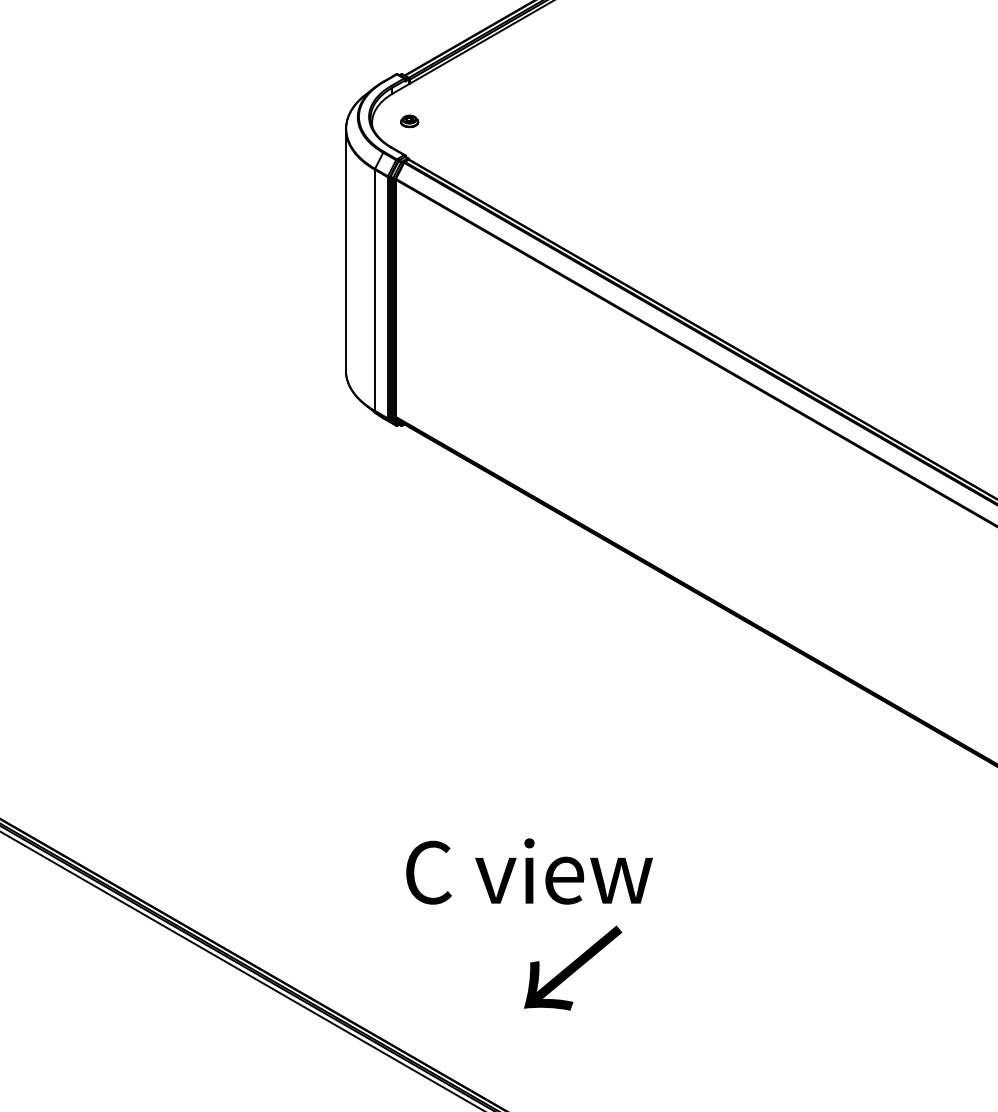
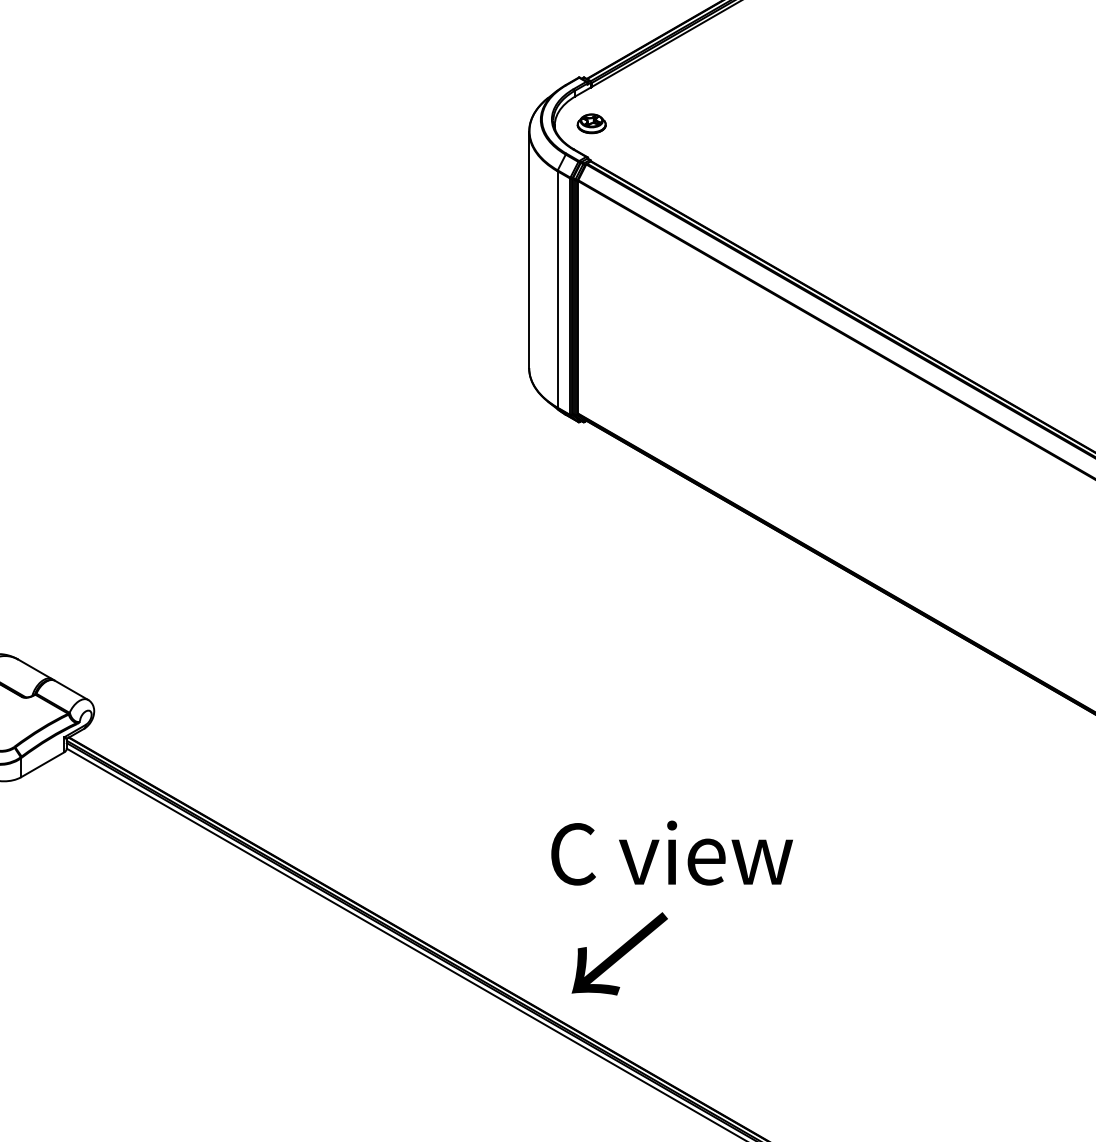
part: (409, 121) -> (591, 123), size x1.67
text: (528, 870) -> (671, 852), moved
text: (572, 967) -> (619, 953), moved

